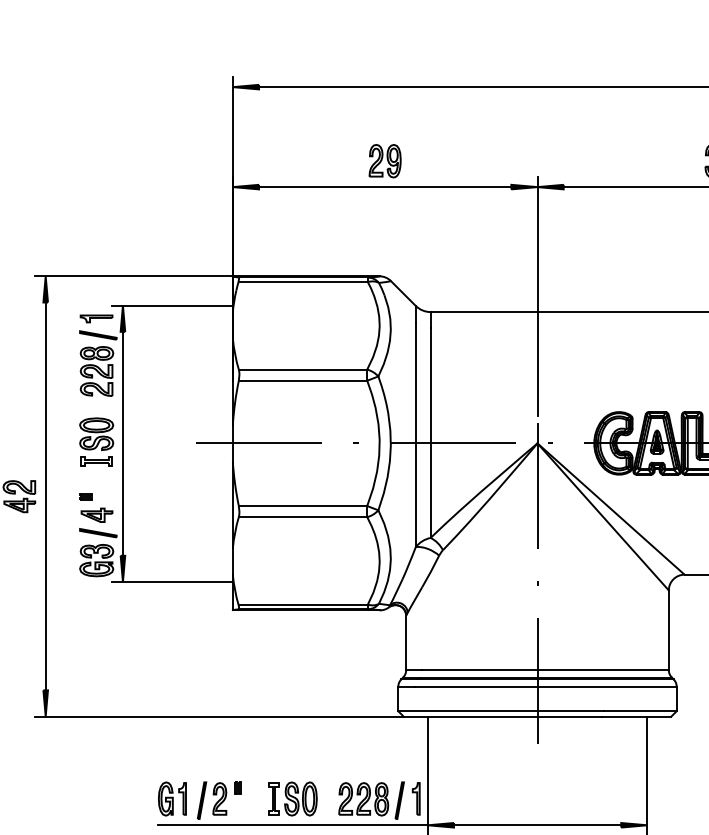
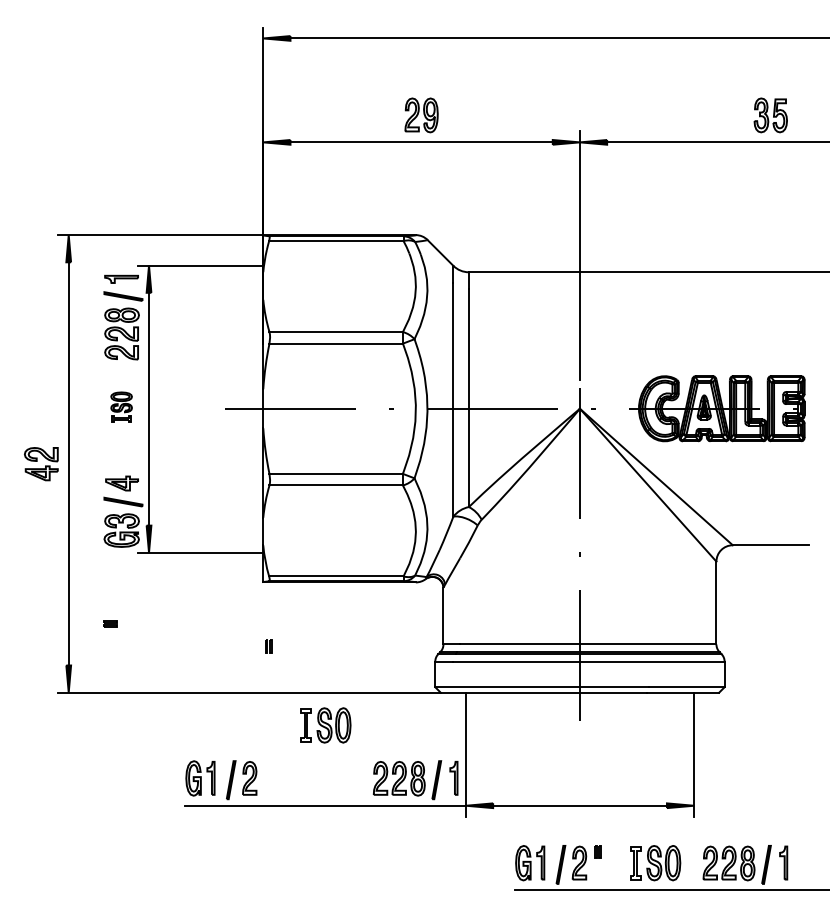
part: (96, 441) -> (121, 406), size x0.6
part: (85, 496) -> (110, 623), moved
part: (237, 788) -> (268, 646), moved
part: (292, 799) -> (325, 725), moved

